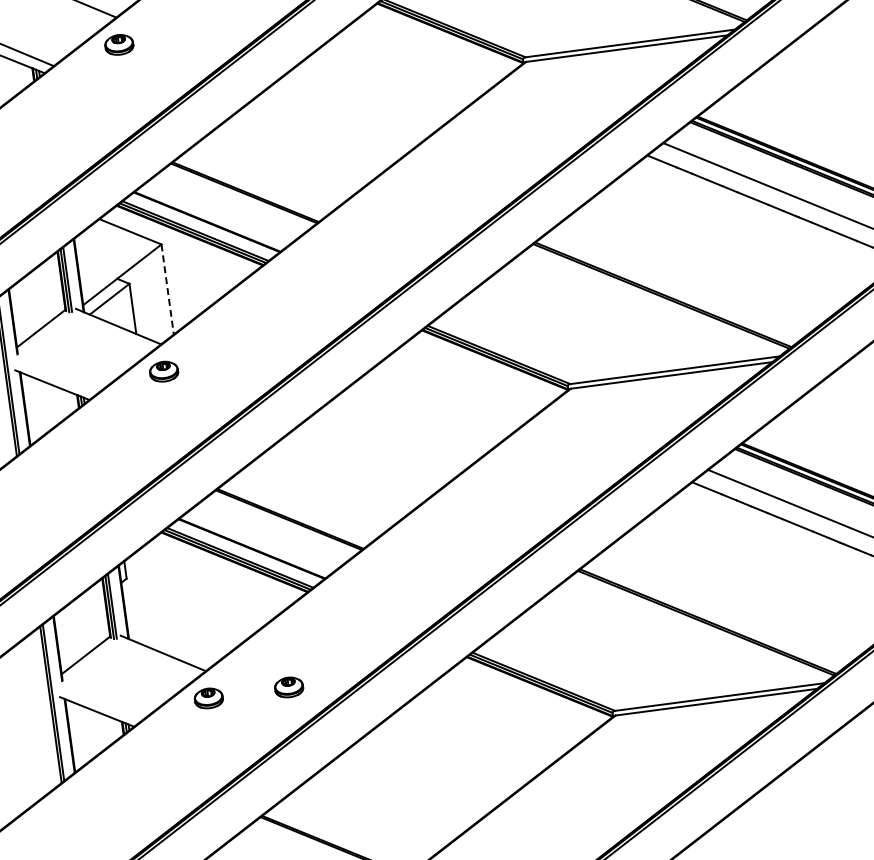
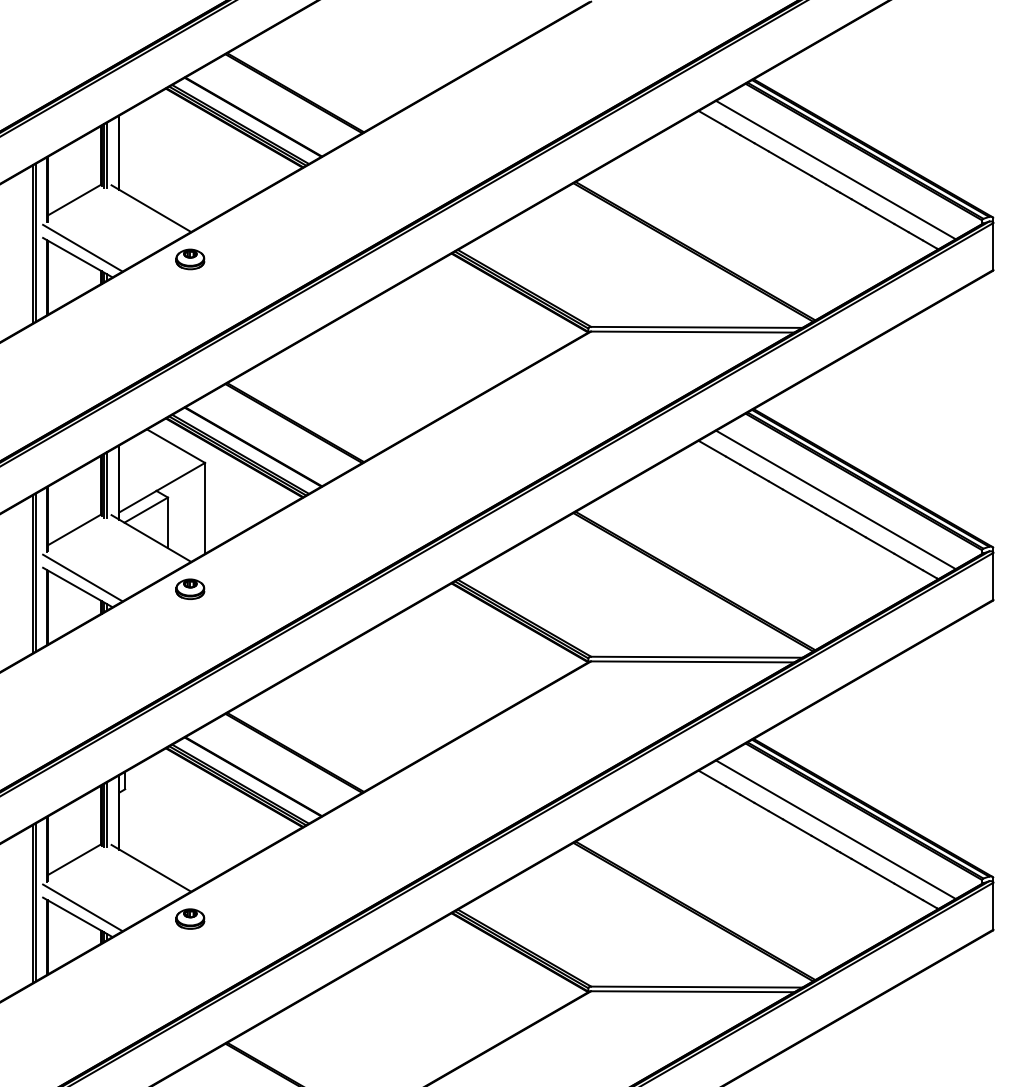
line: (168, 289) -> (205, 508), dashed -> solid
line: (55, 374) -> (82, 577), added
part: (289, 686) -> (271, 918), removed
line: (100, 701) -> (82, 907), added

